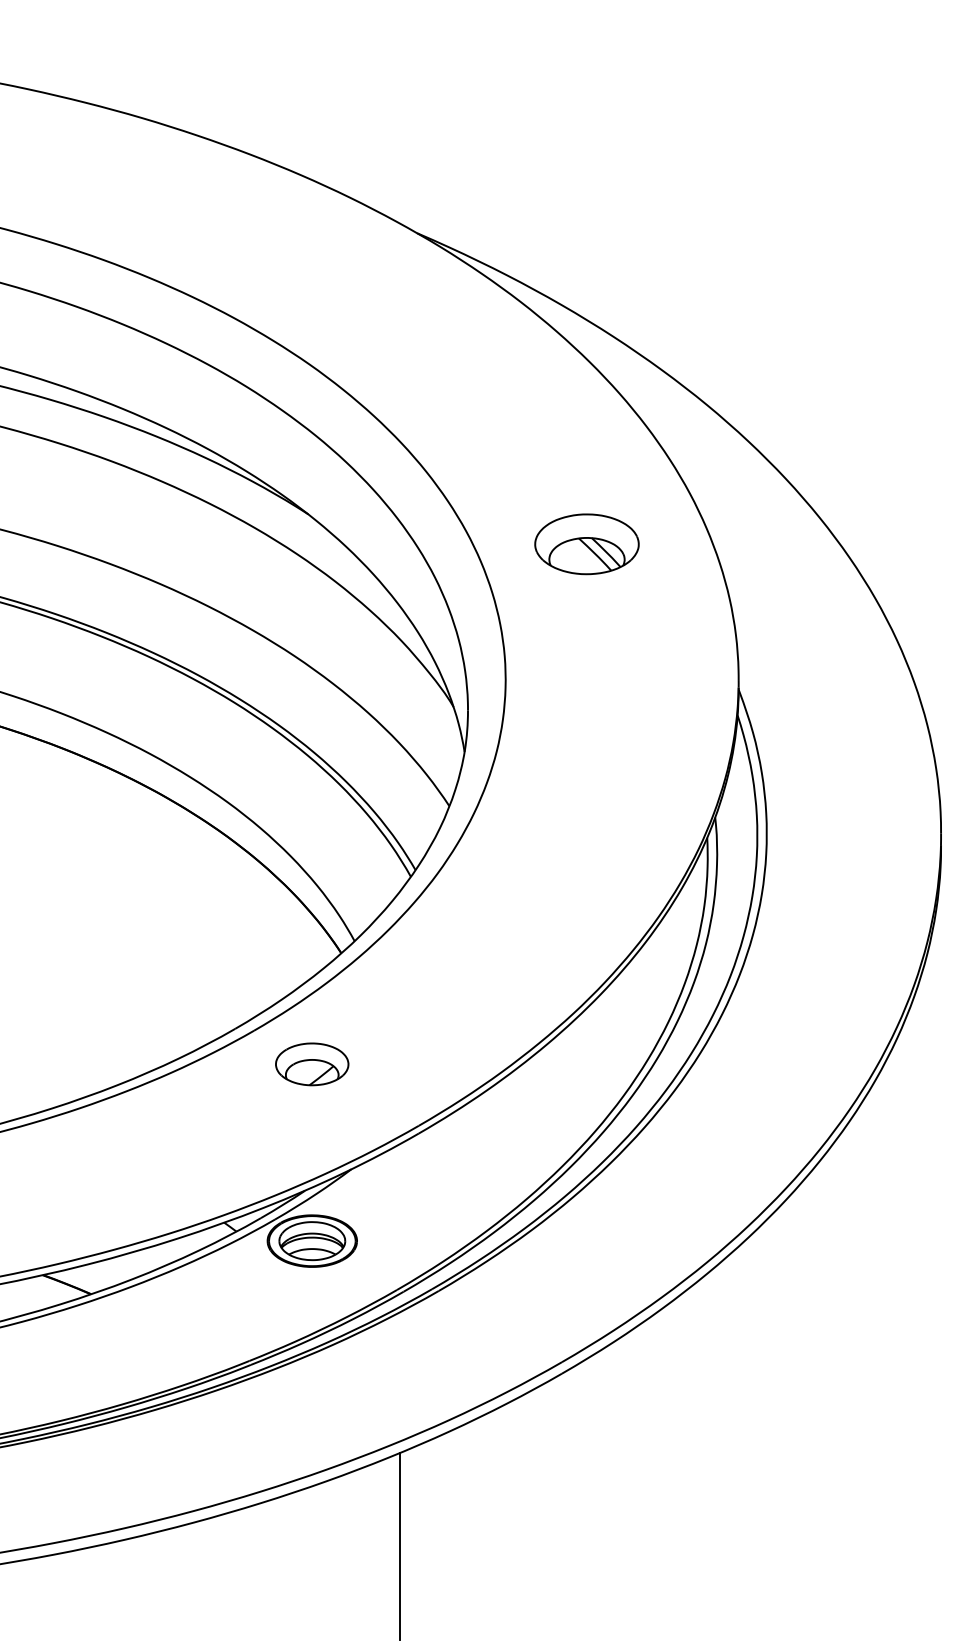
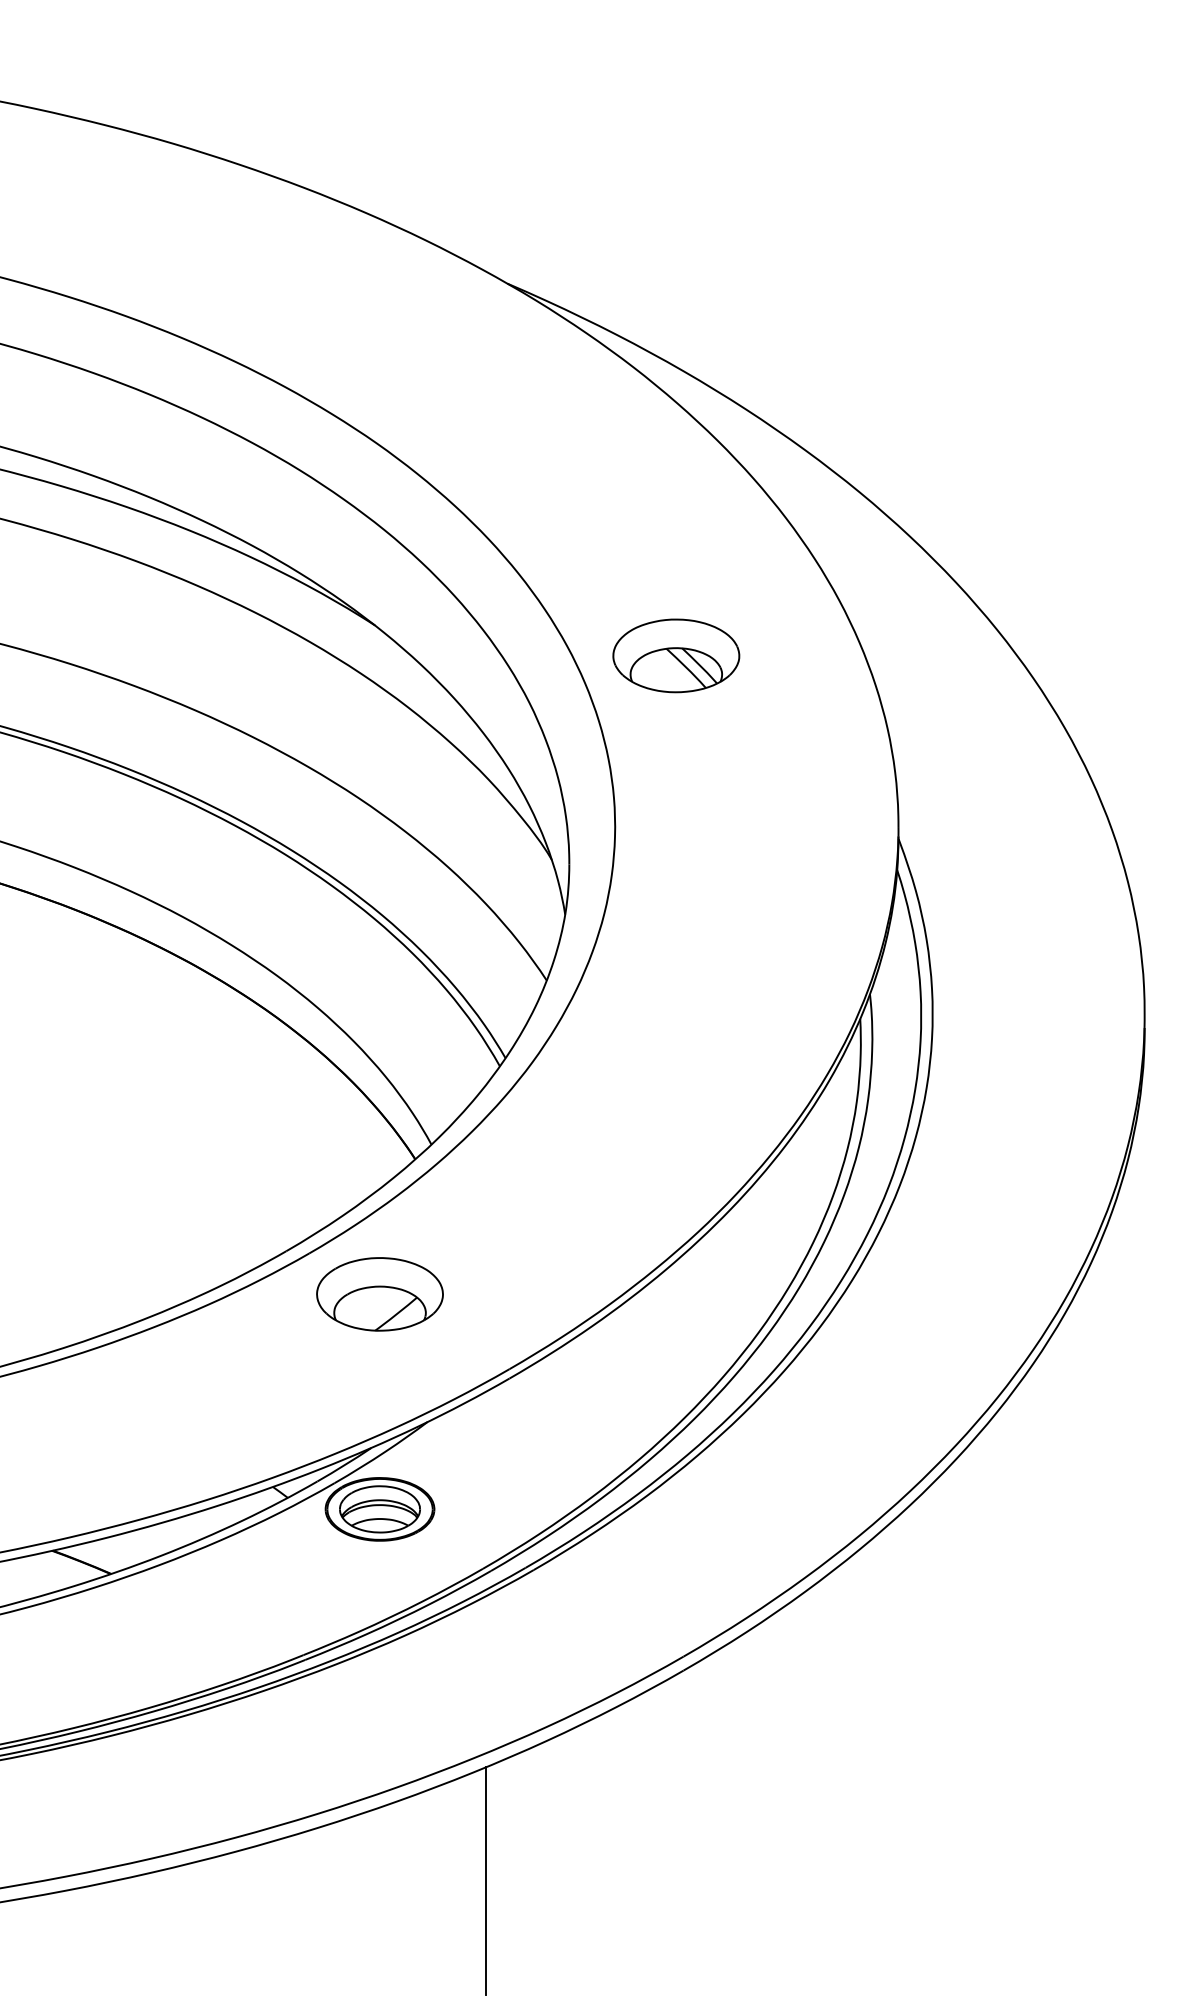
part: (586, 544) -> (675, 656), moved
part: (311, 1064) -> (379, 1294), size x1.43

